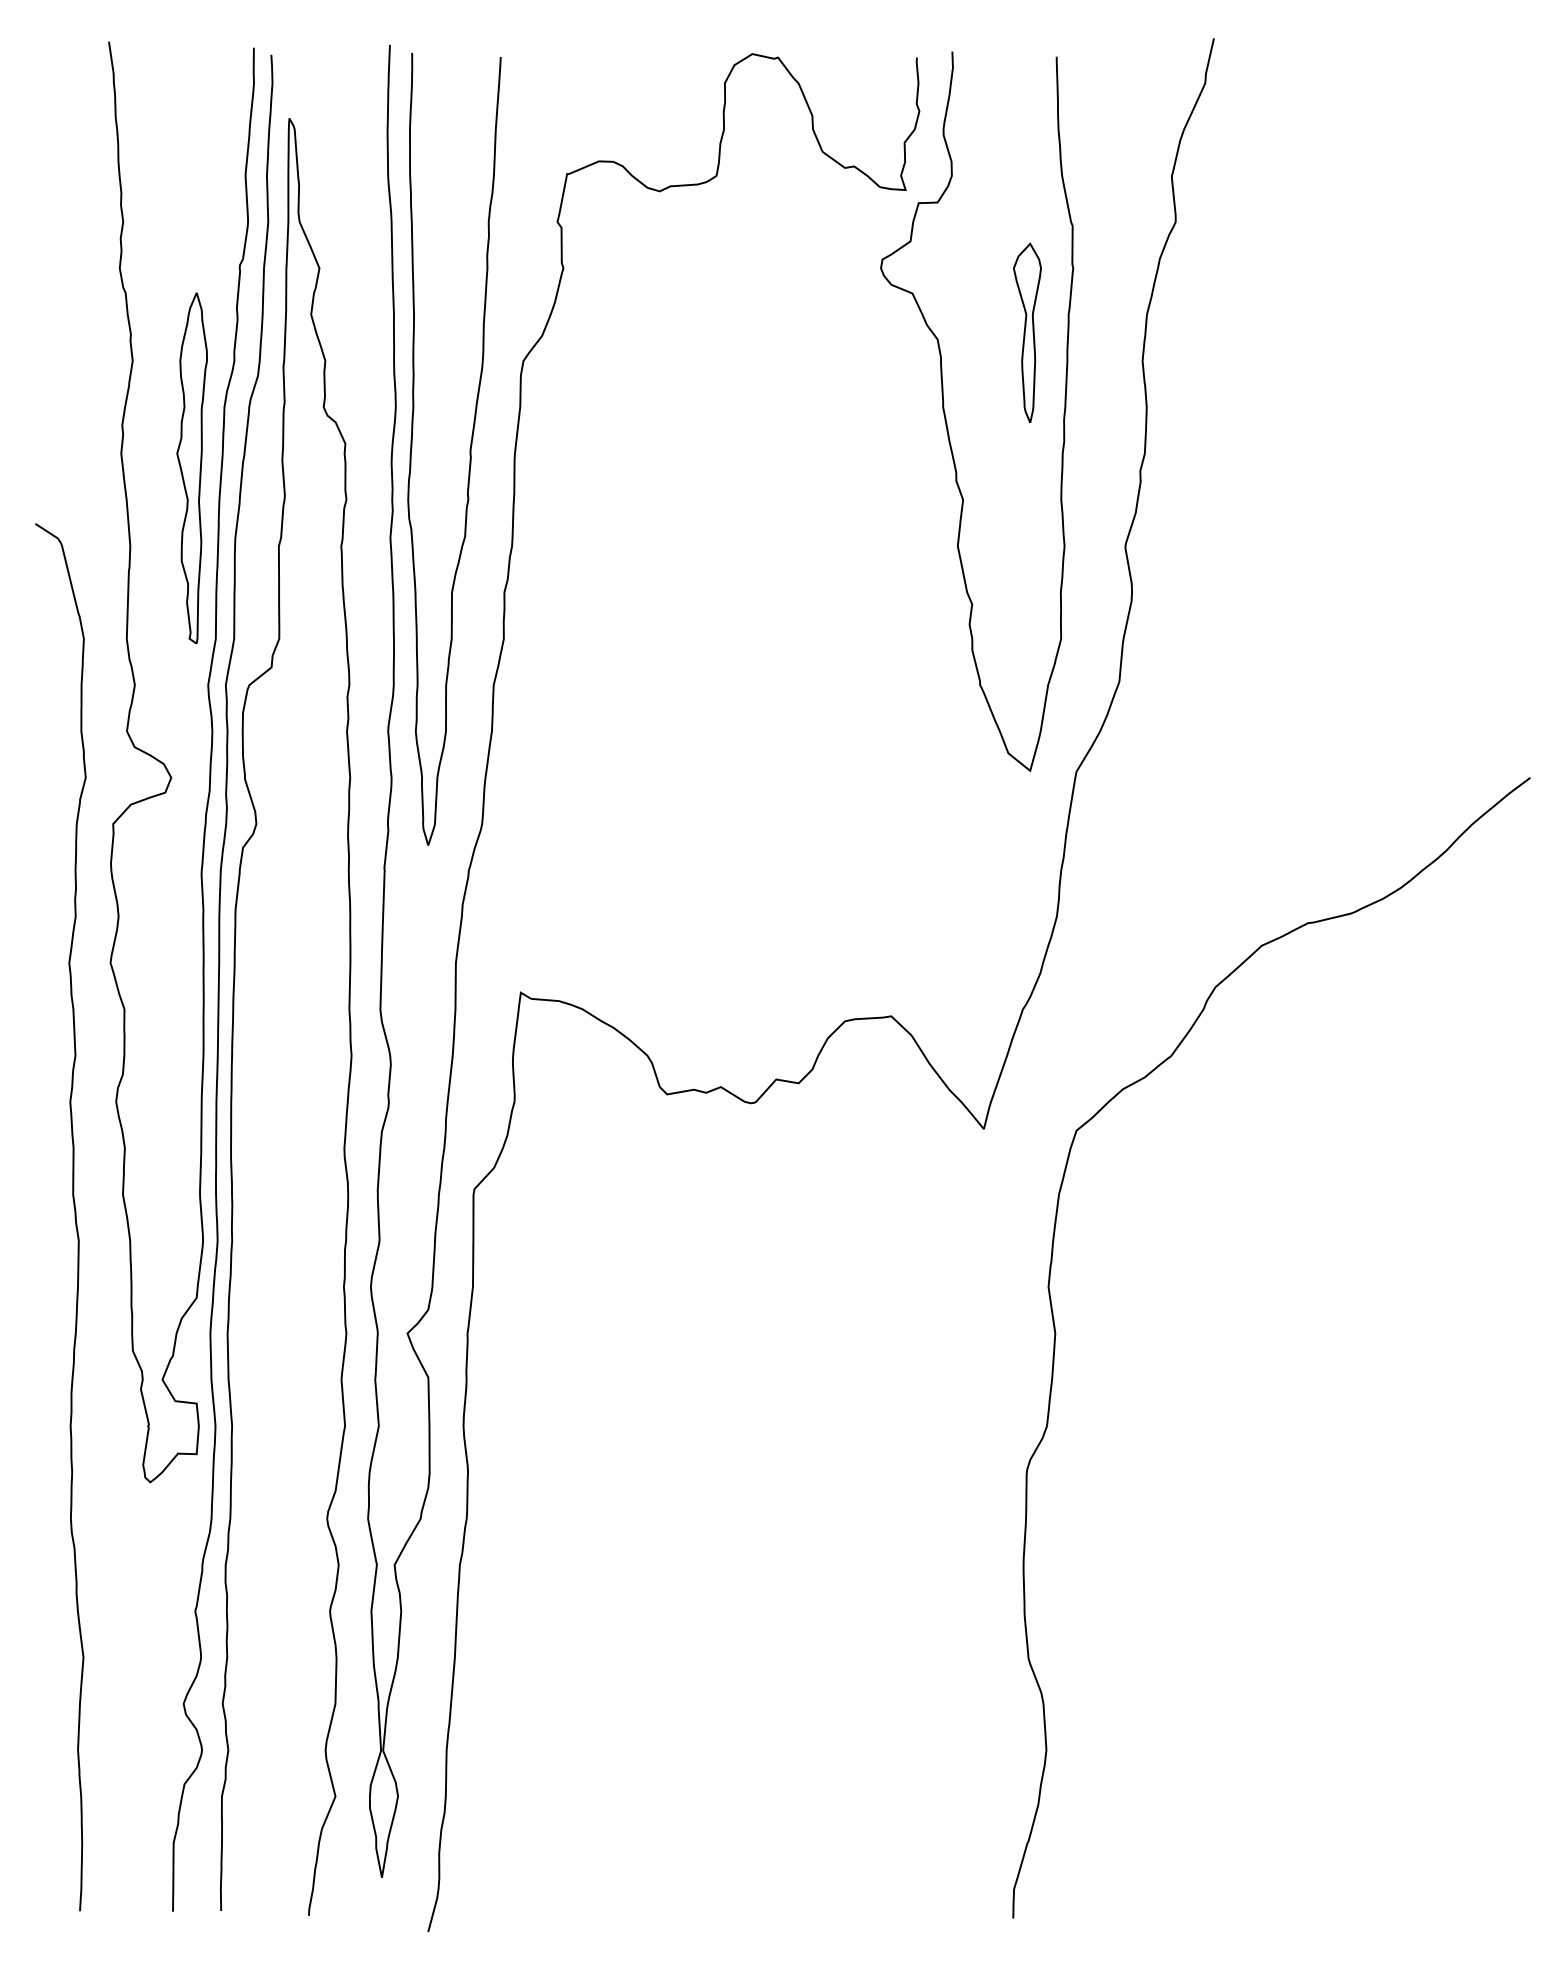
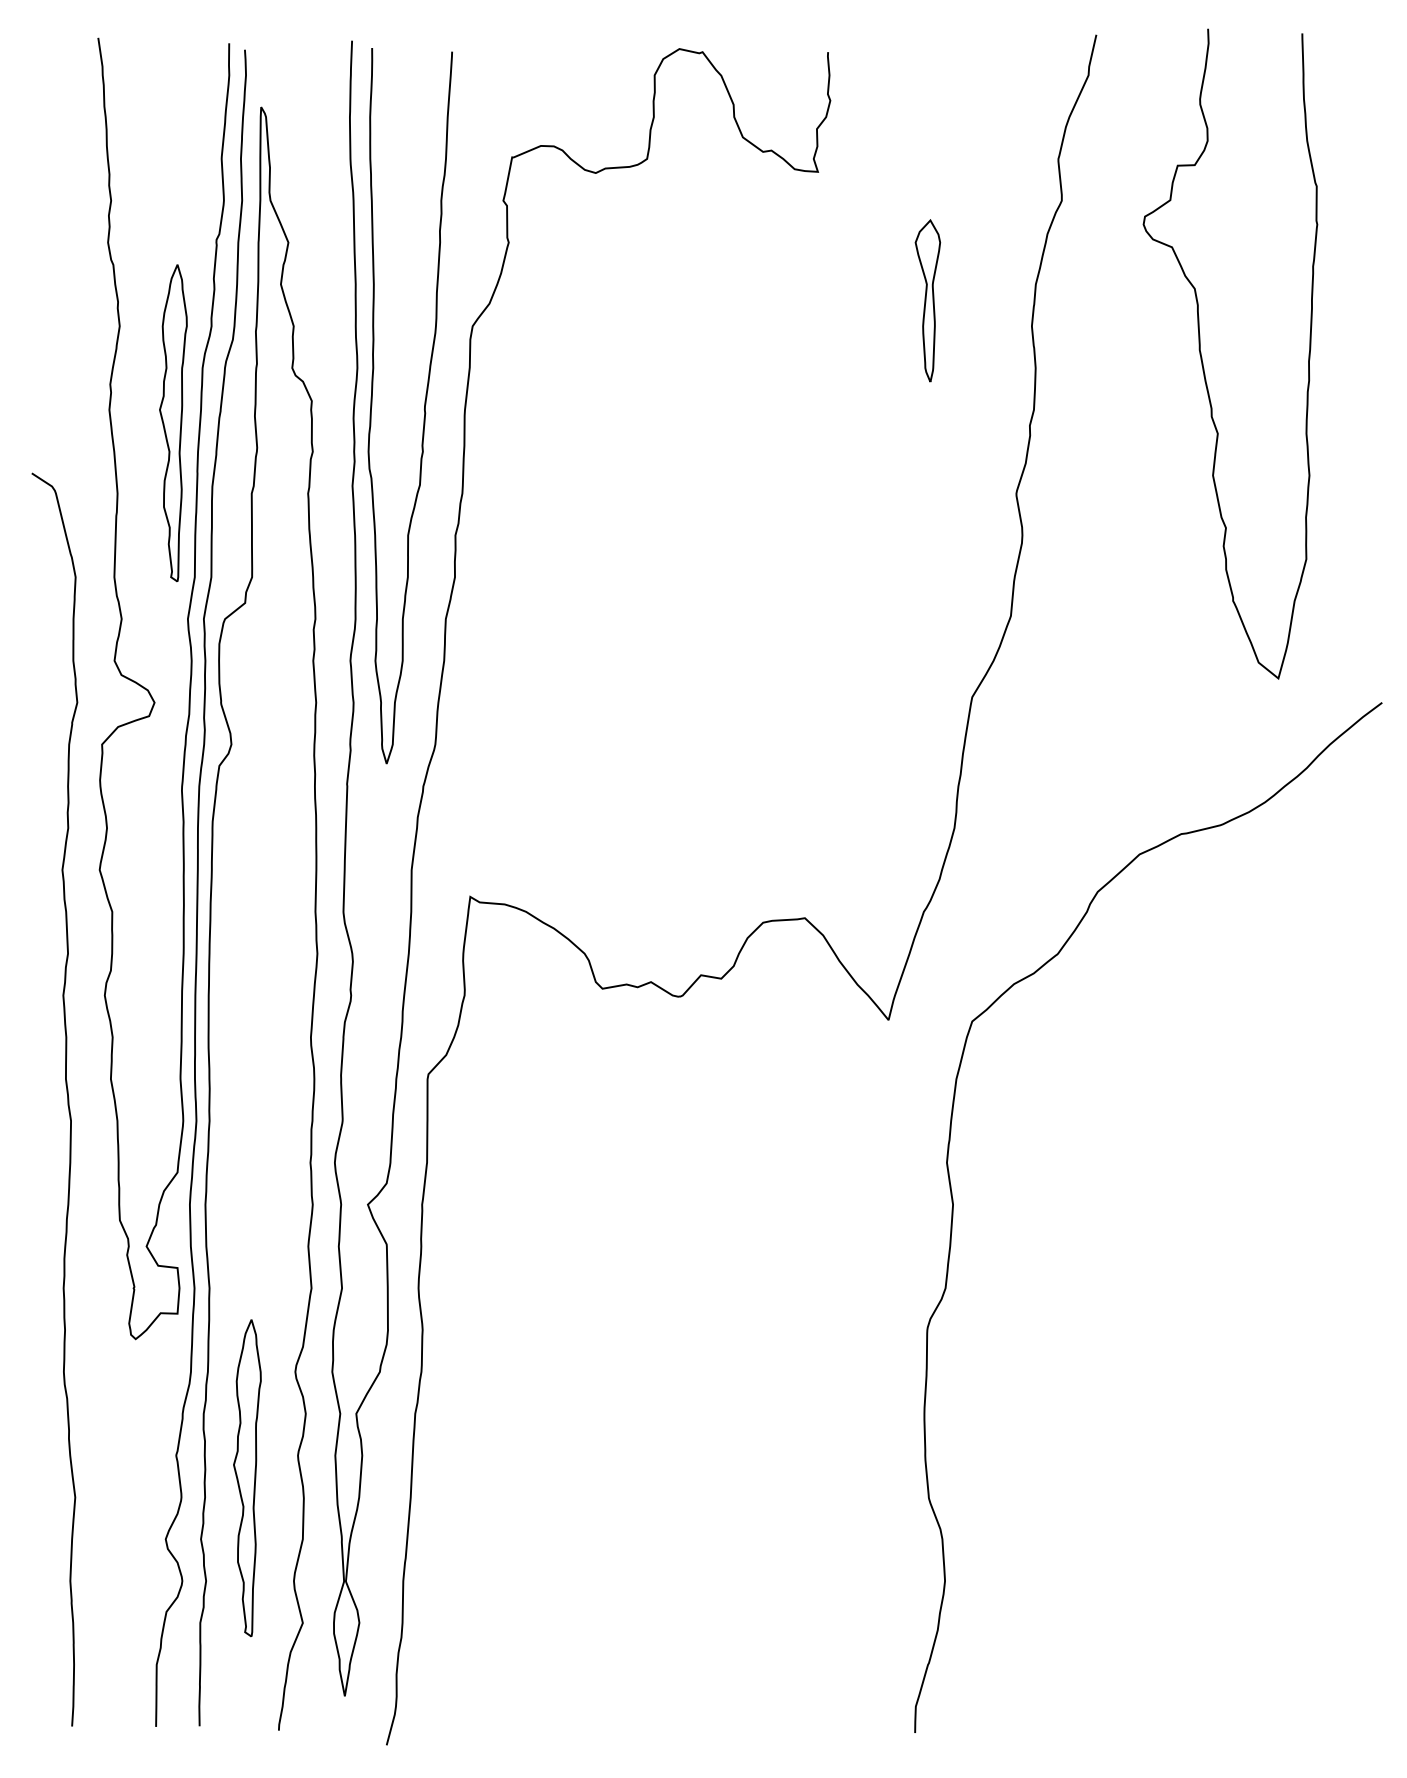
curve: (946, 415) -> (1202, 357), moved
part: (274, 1636) -> (247, 1478), added

